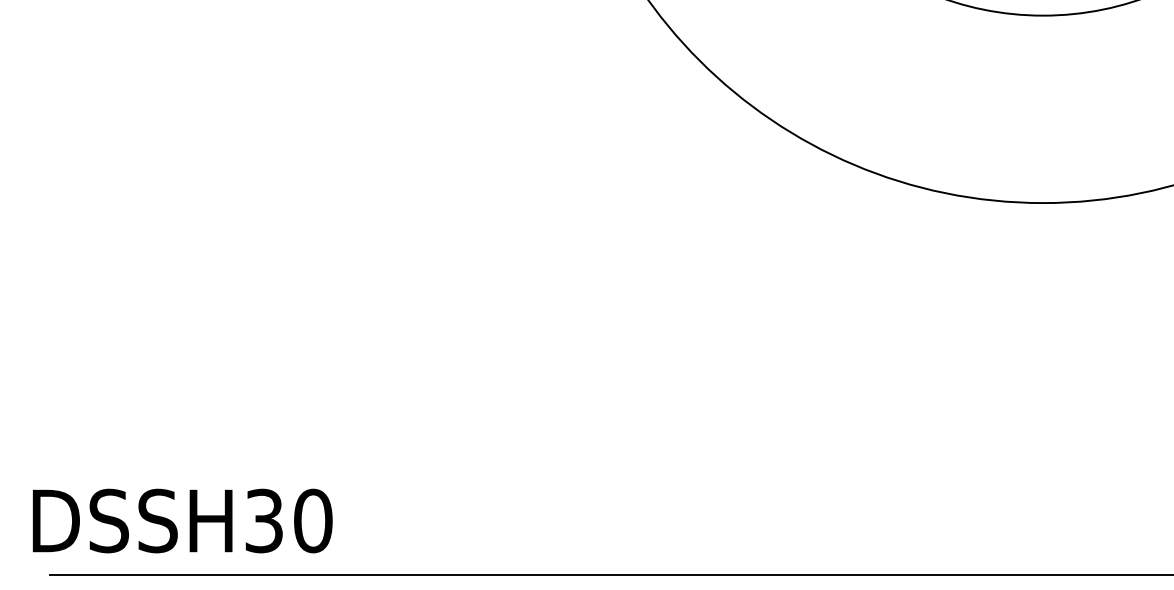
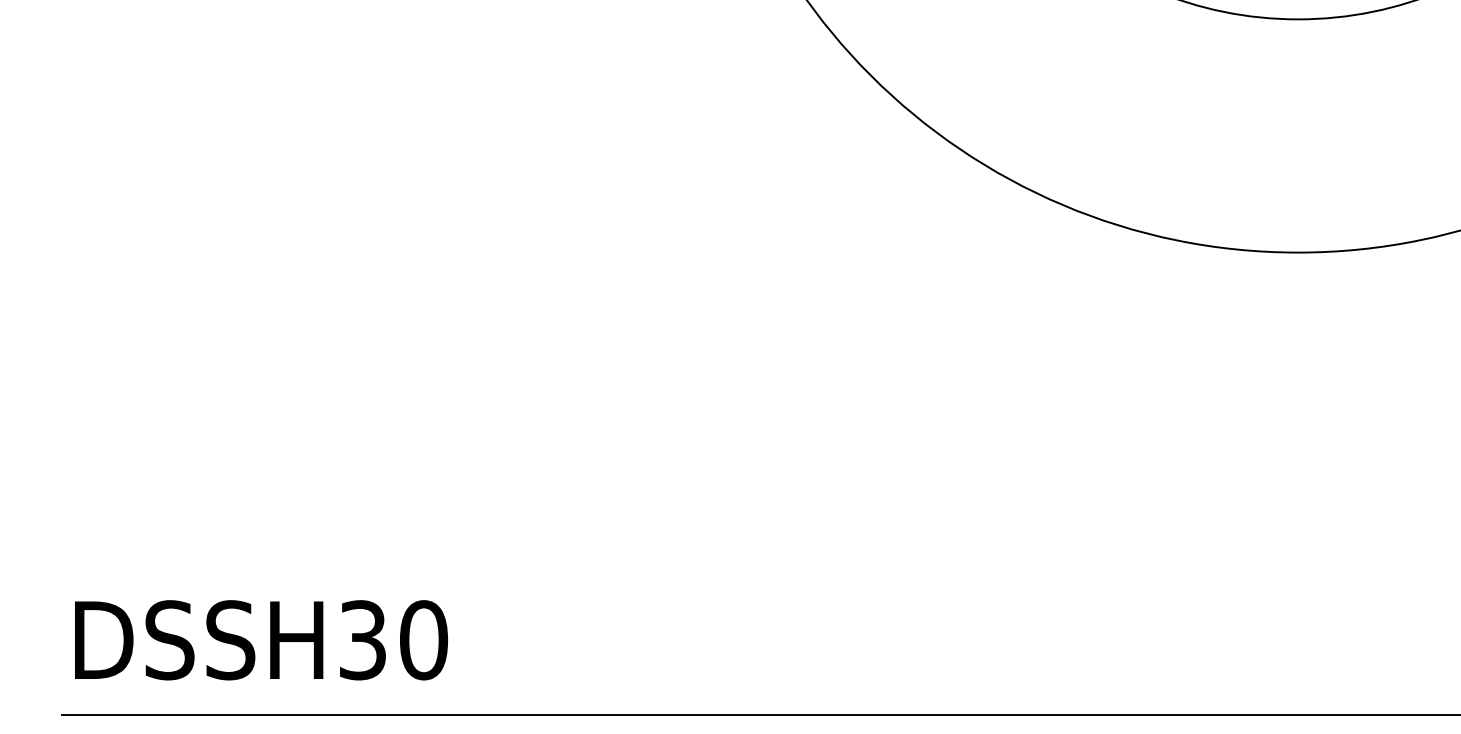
text: (182, 521) -> (261, 640), moved

